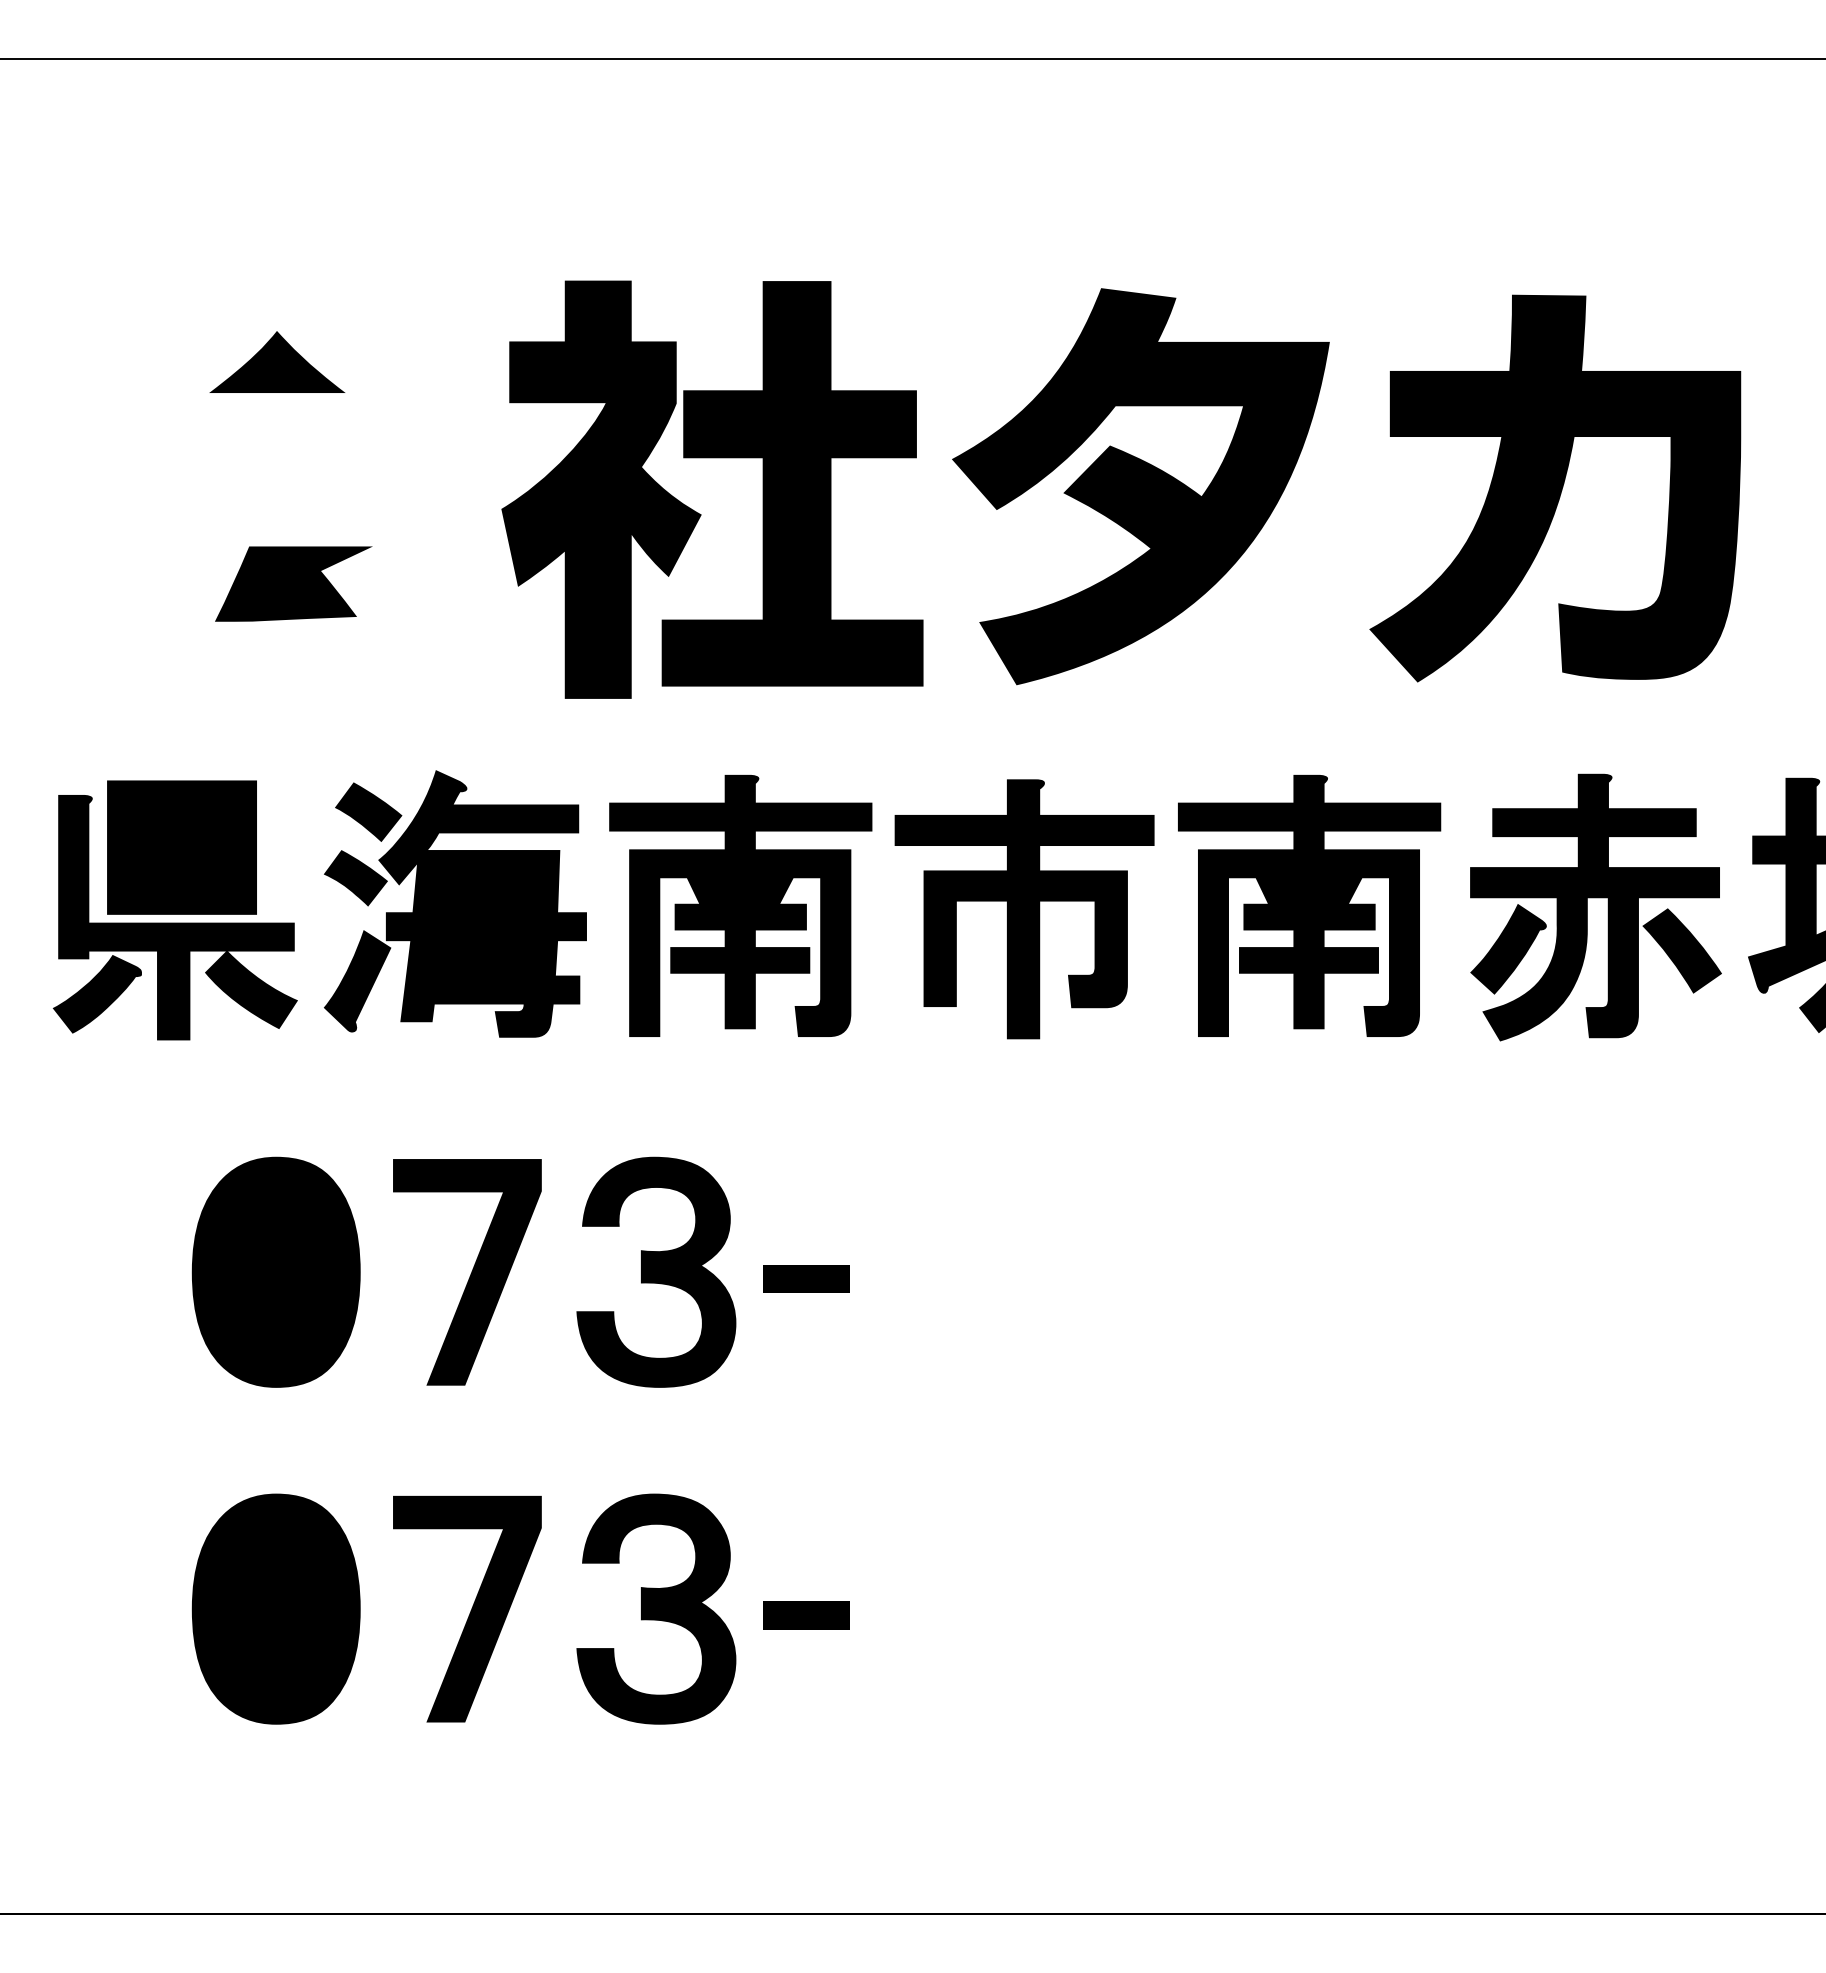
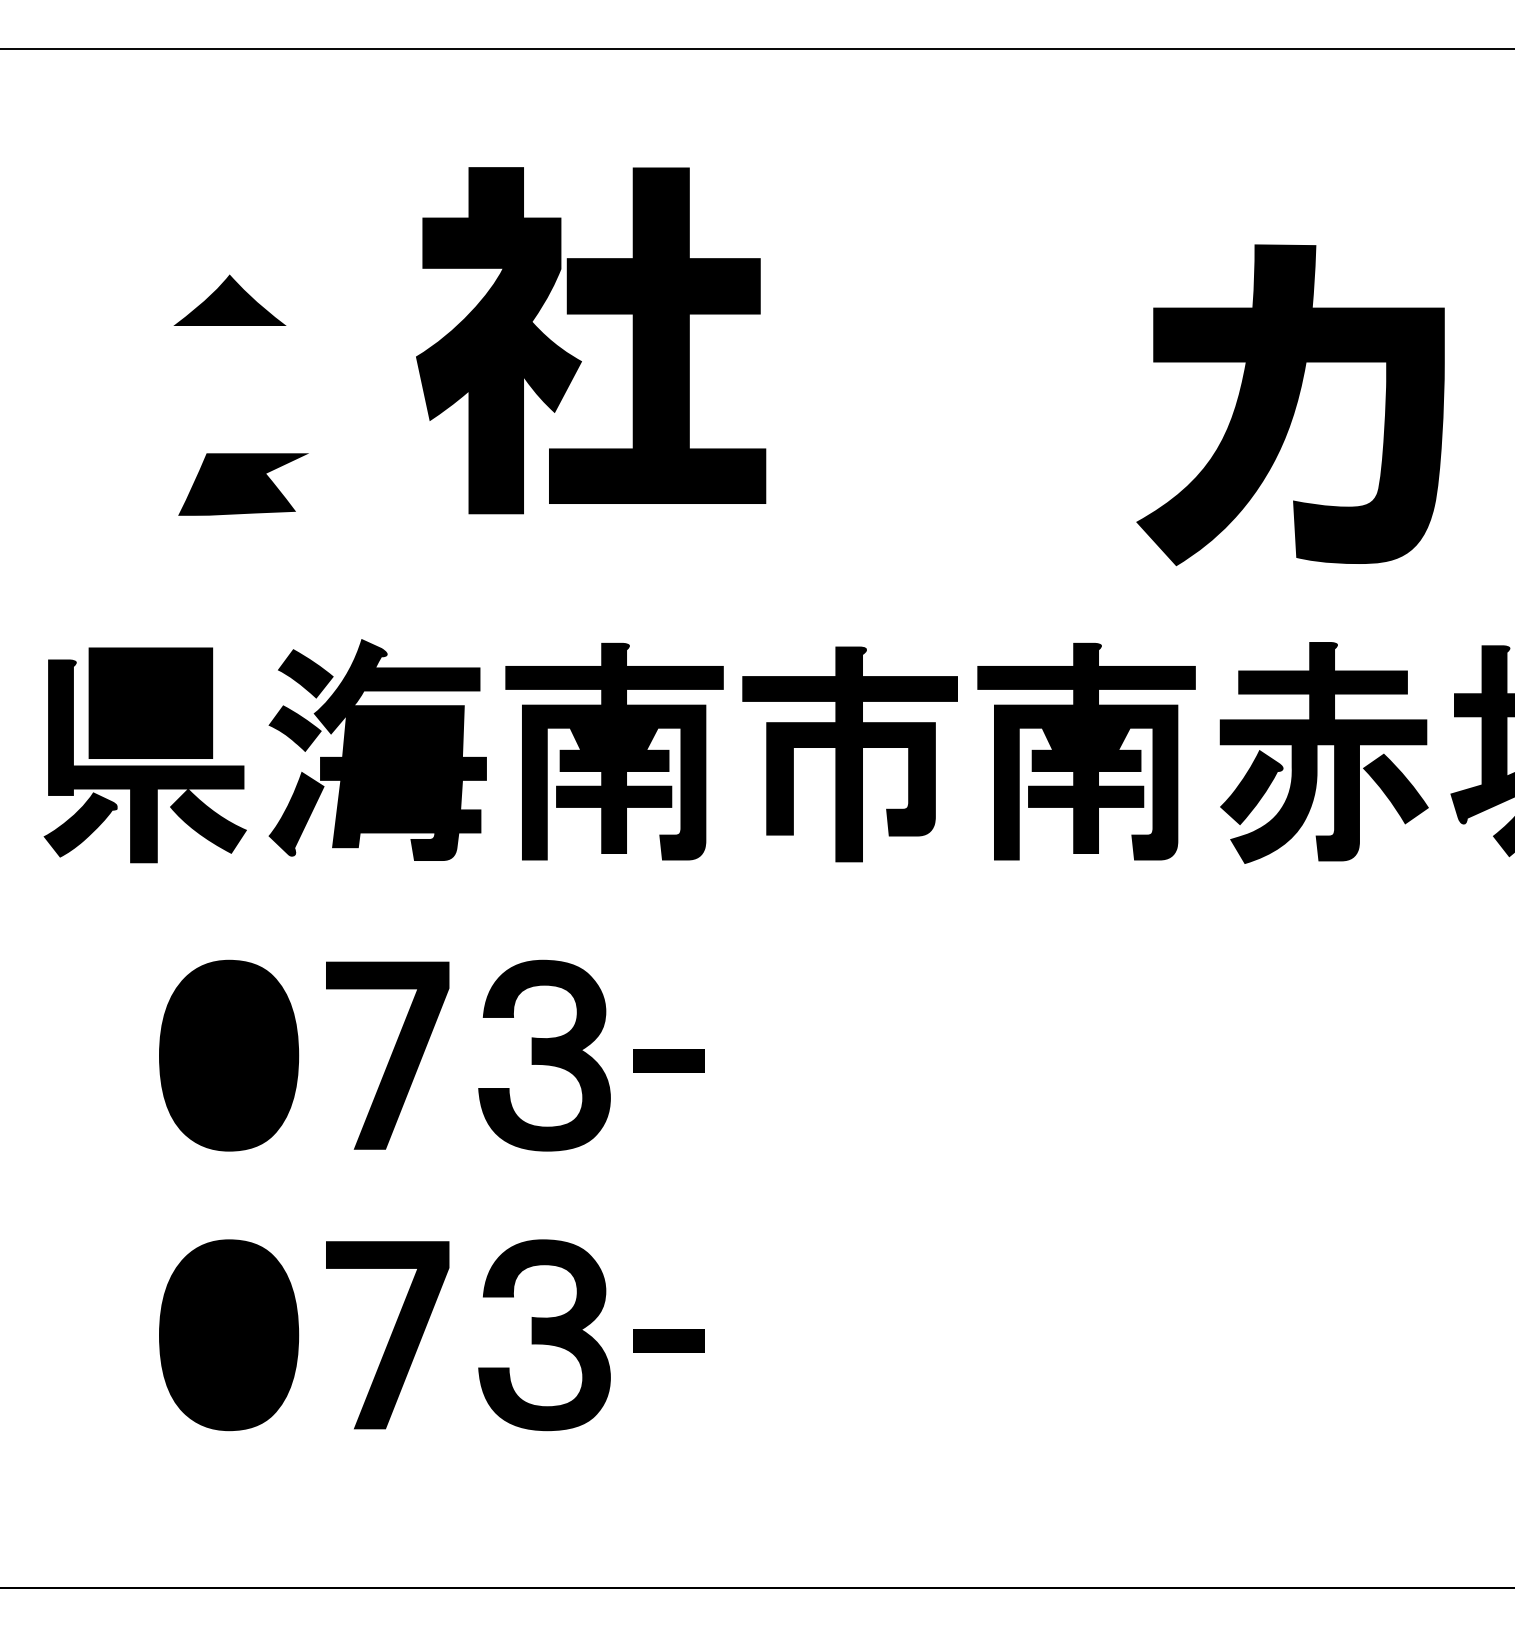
part: (1140, 486) -> (946, 403), removed
part: (698, 512) -> (579, 359), moved

